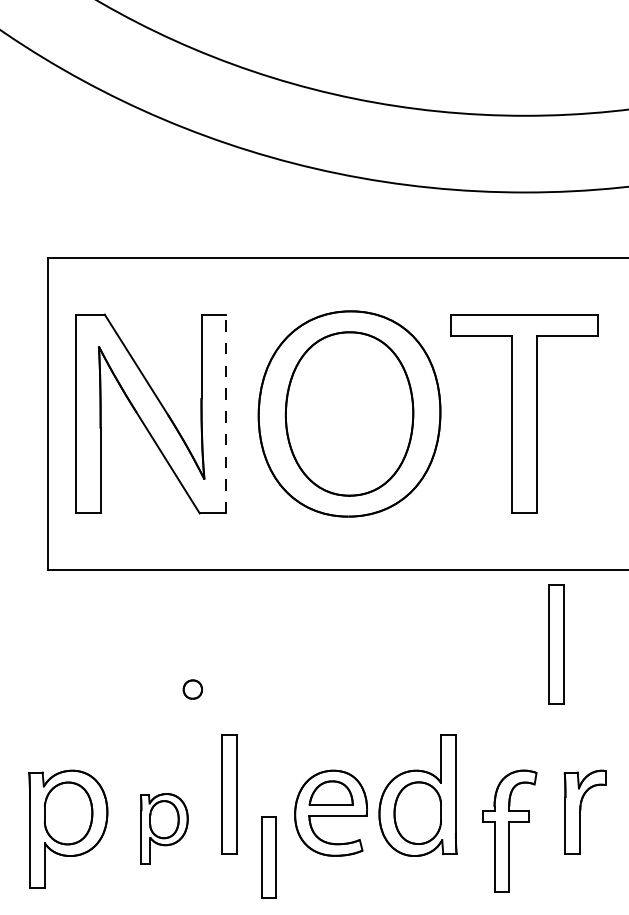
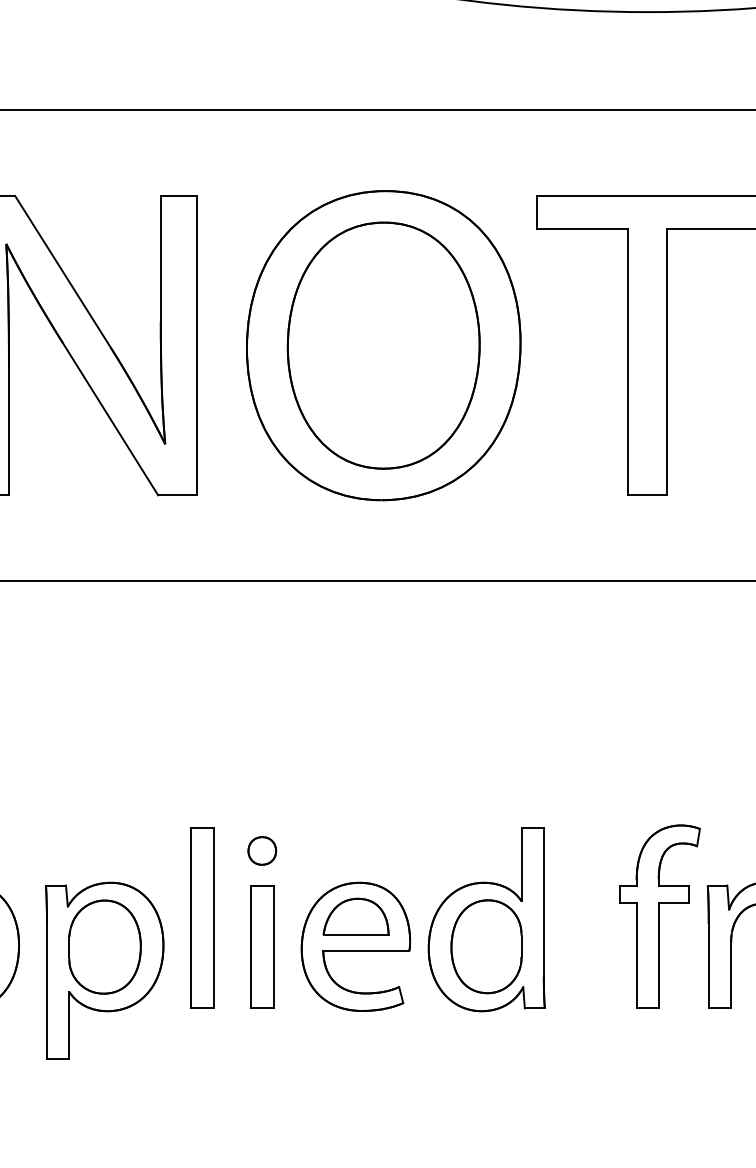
line: (225, 413) -> (196, 344), dashed -> solid
part: (556, 644) -> (695, 692), removed
part: (192, 689) -> (261, 850), moved
part: (164, 828) -> (105, 969), size x1.67
part: (509, 830) -> (659, 915), moved
part: (268, 857) -> (261, 947), moved

